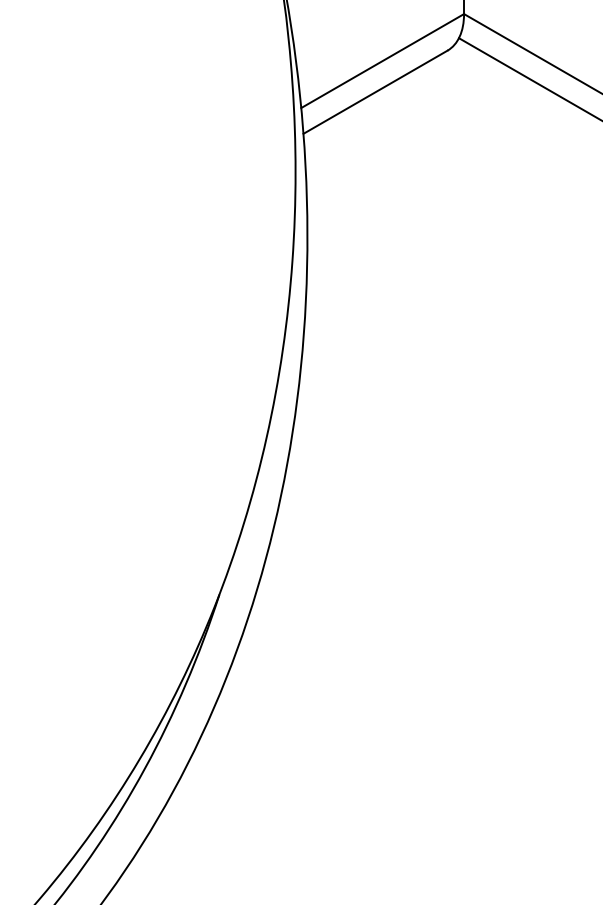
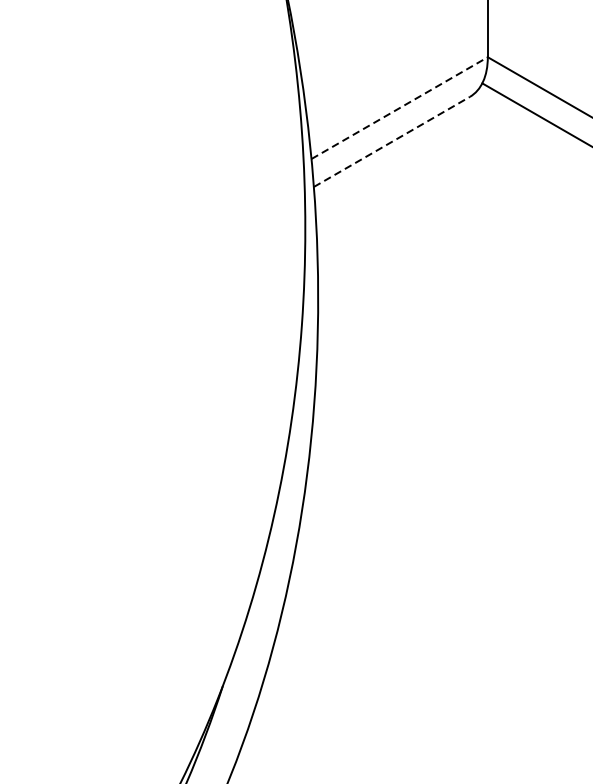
line: (382, 61) -> (399, 108), solid -> dashed
line: (375, 92) -> (391, 142), solid -> dashed

